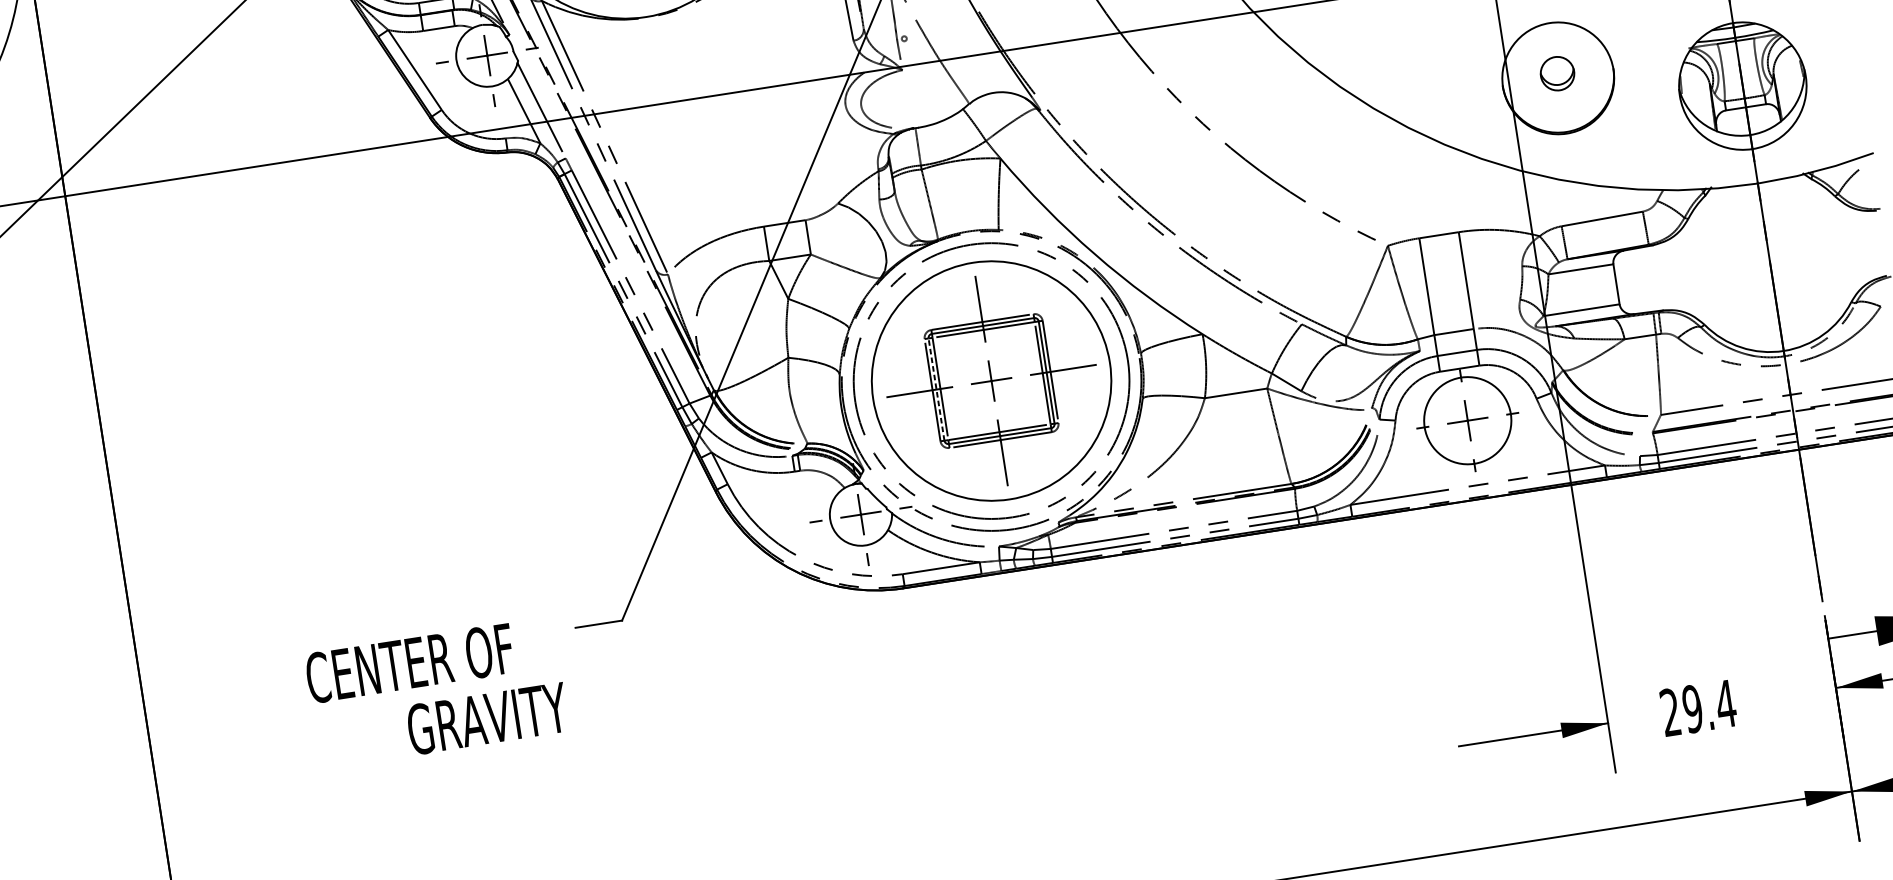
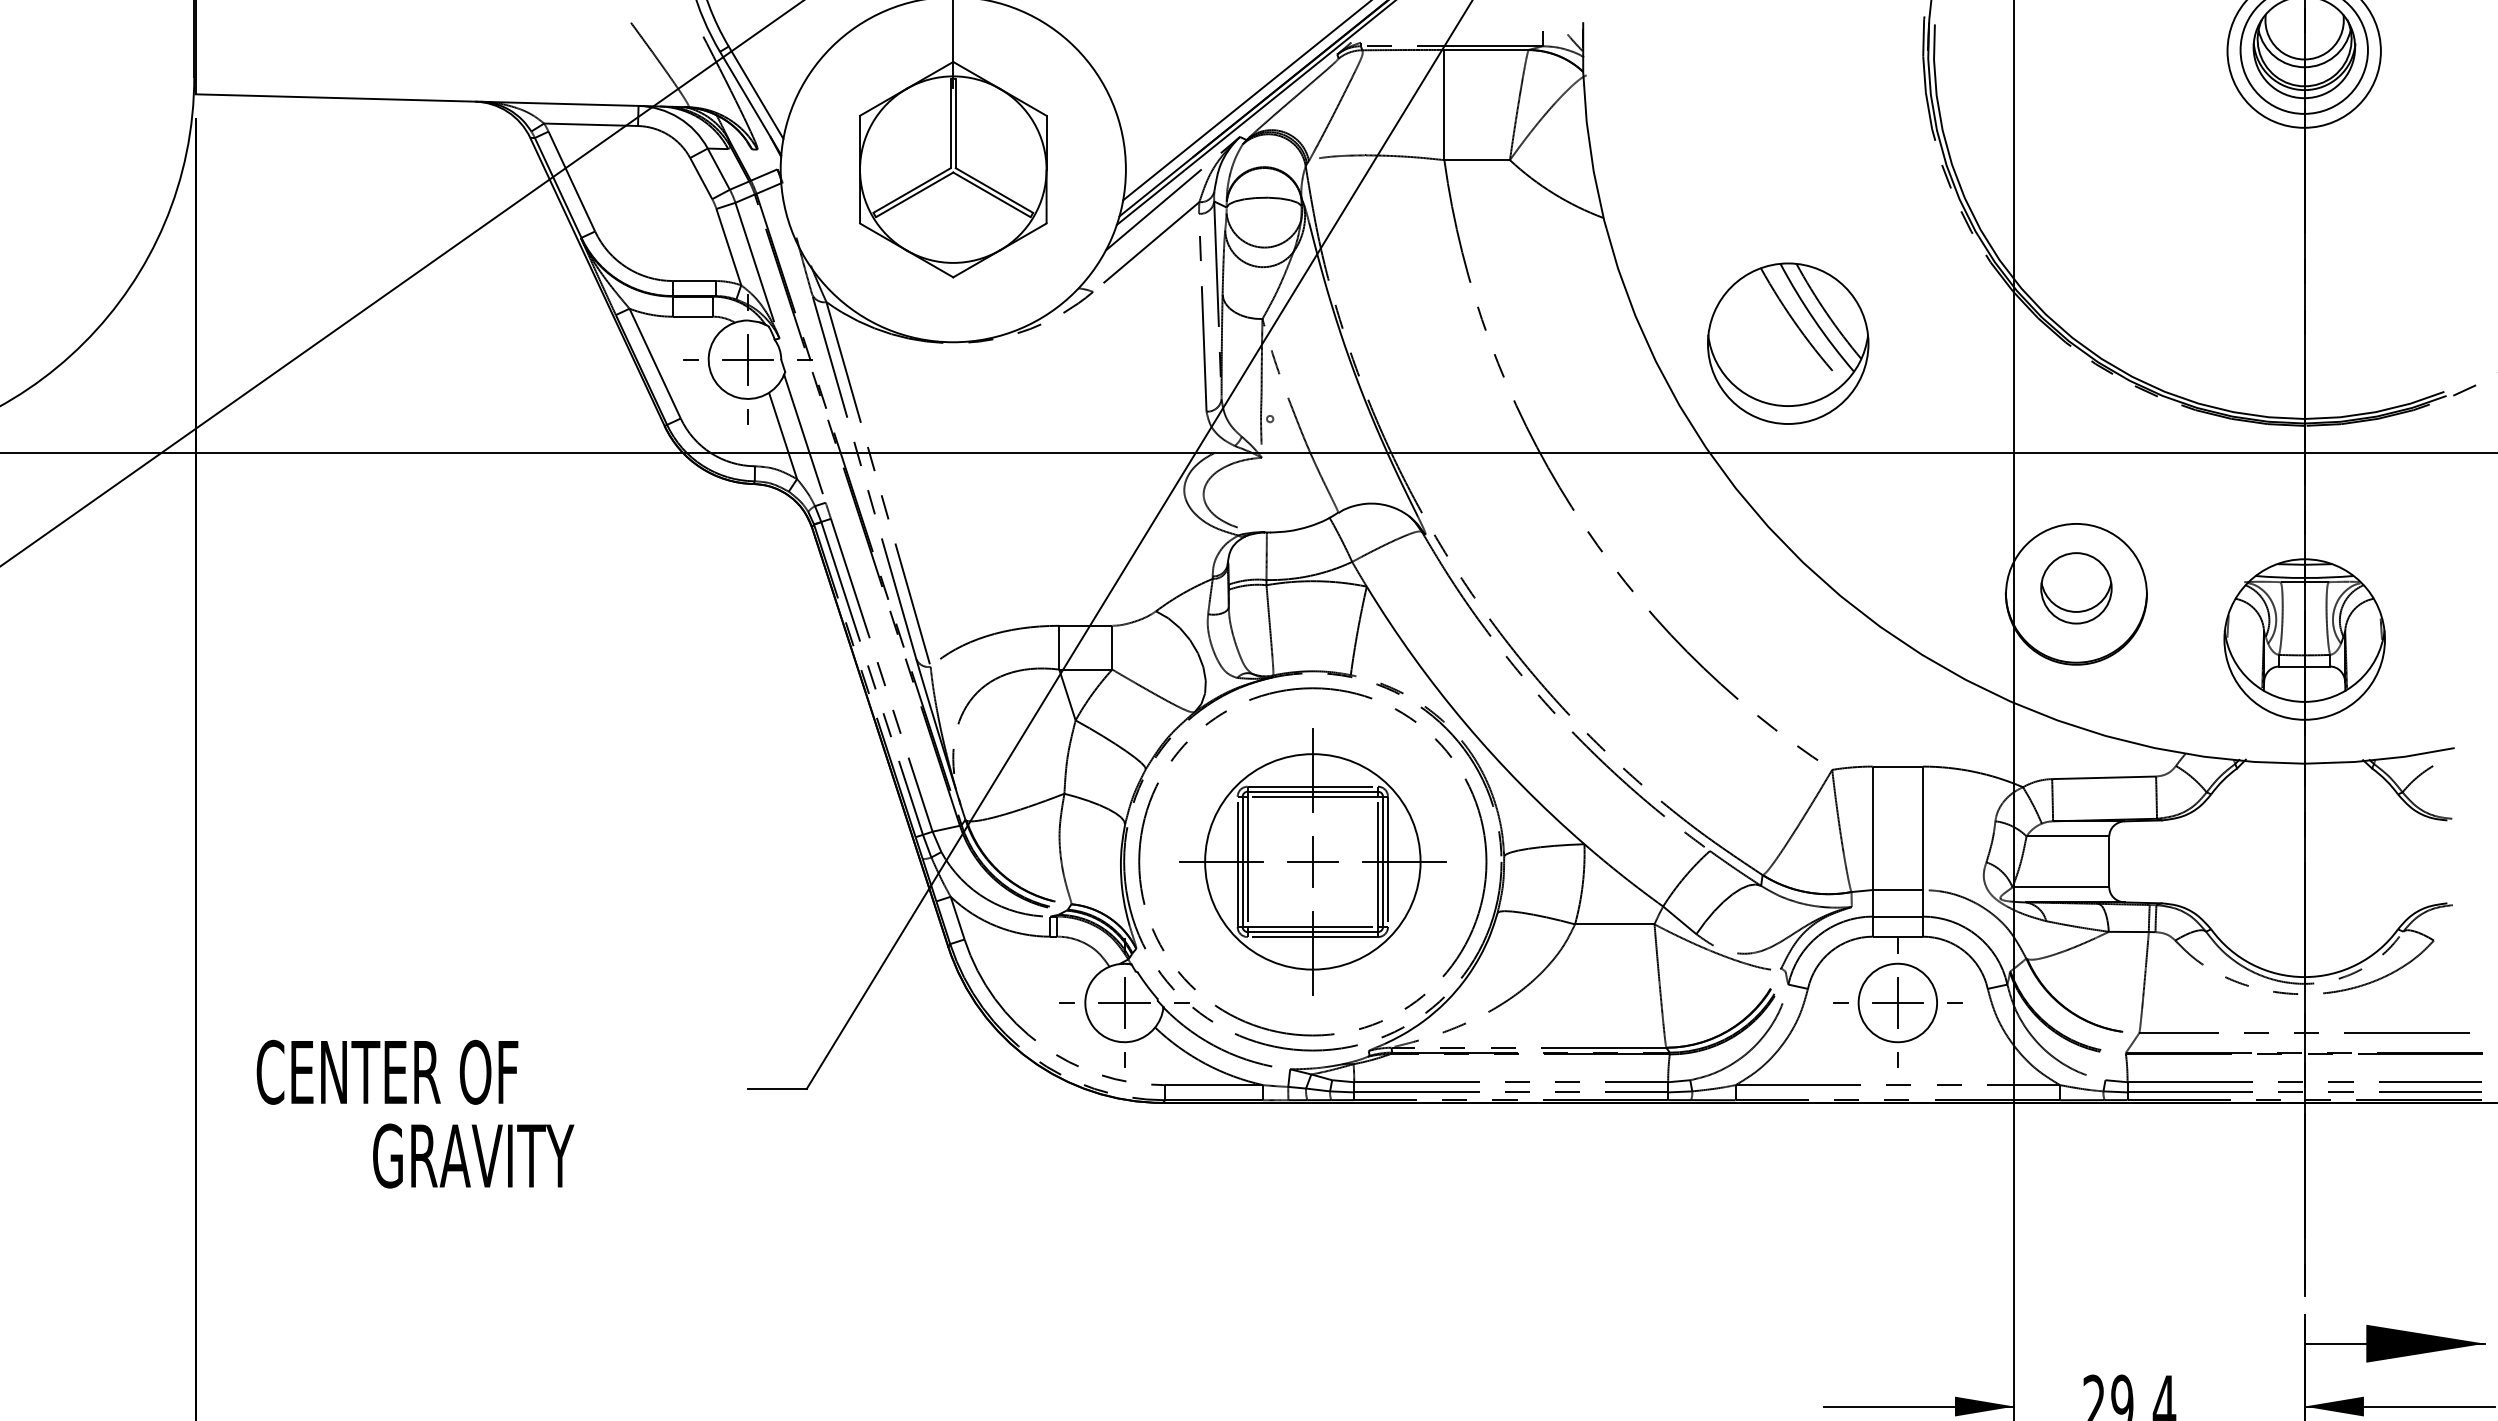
part: (1557, 73) -> (2076, 588), size x1.67
circle: (991, 380) -> (1312, 861), size x0.71
line: (936, 389) -> (1242, 861), dashed -> solid
circle: (1467, 420) -> (1897, 1002), size x0.71
text: (436, 692) -> (415, 1113), moved

